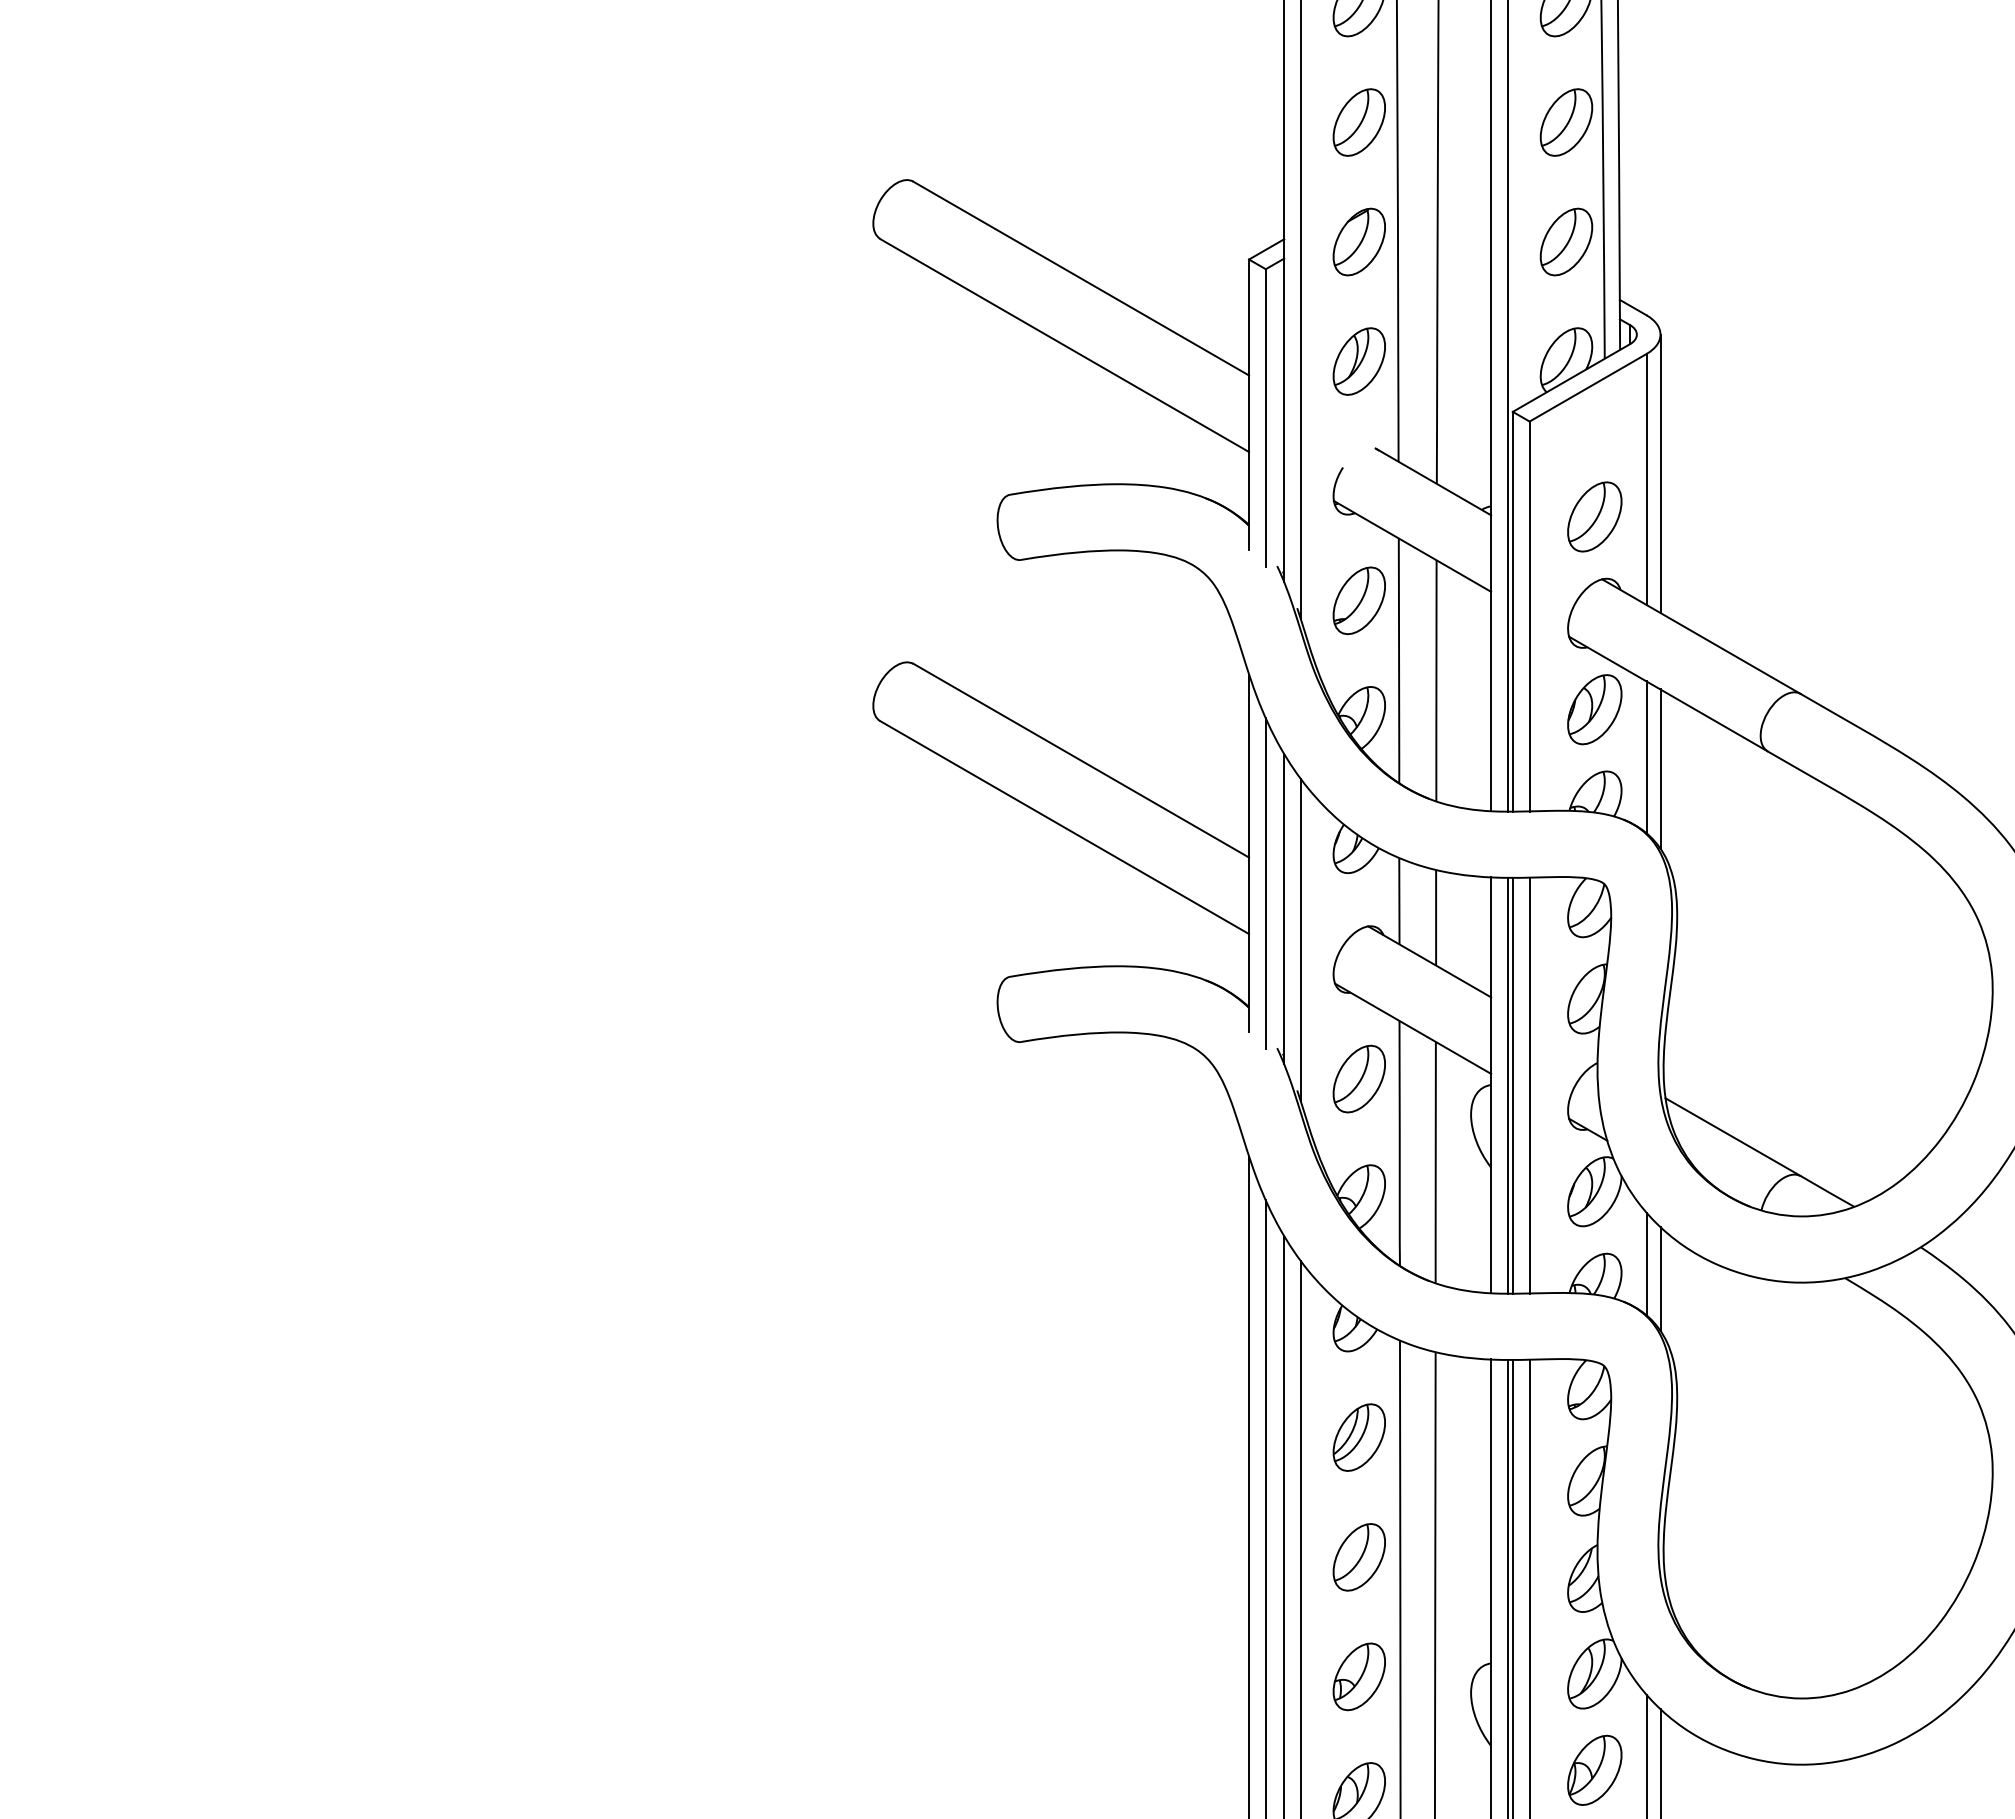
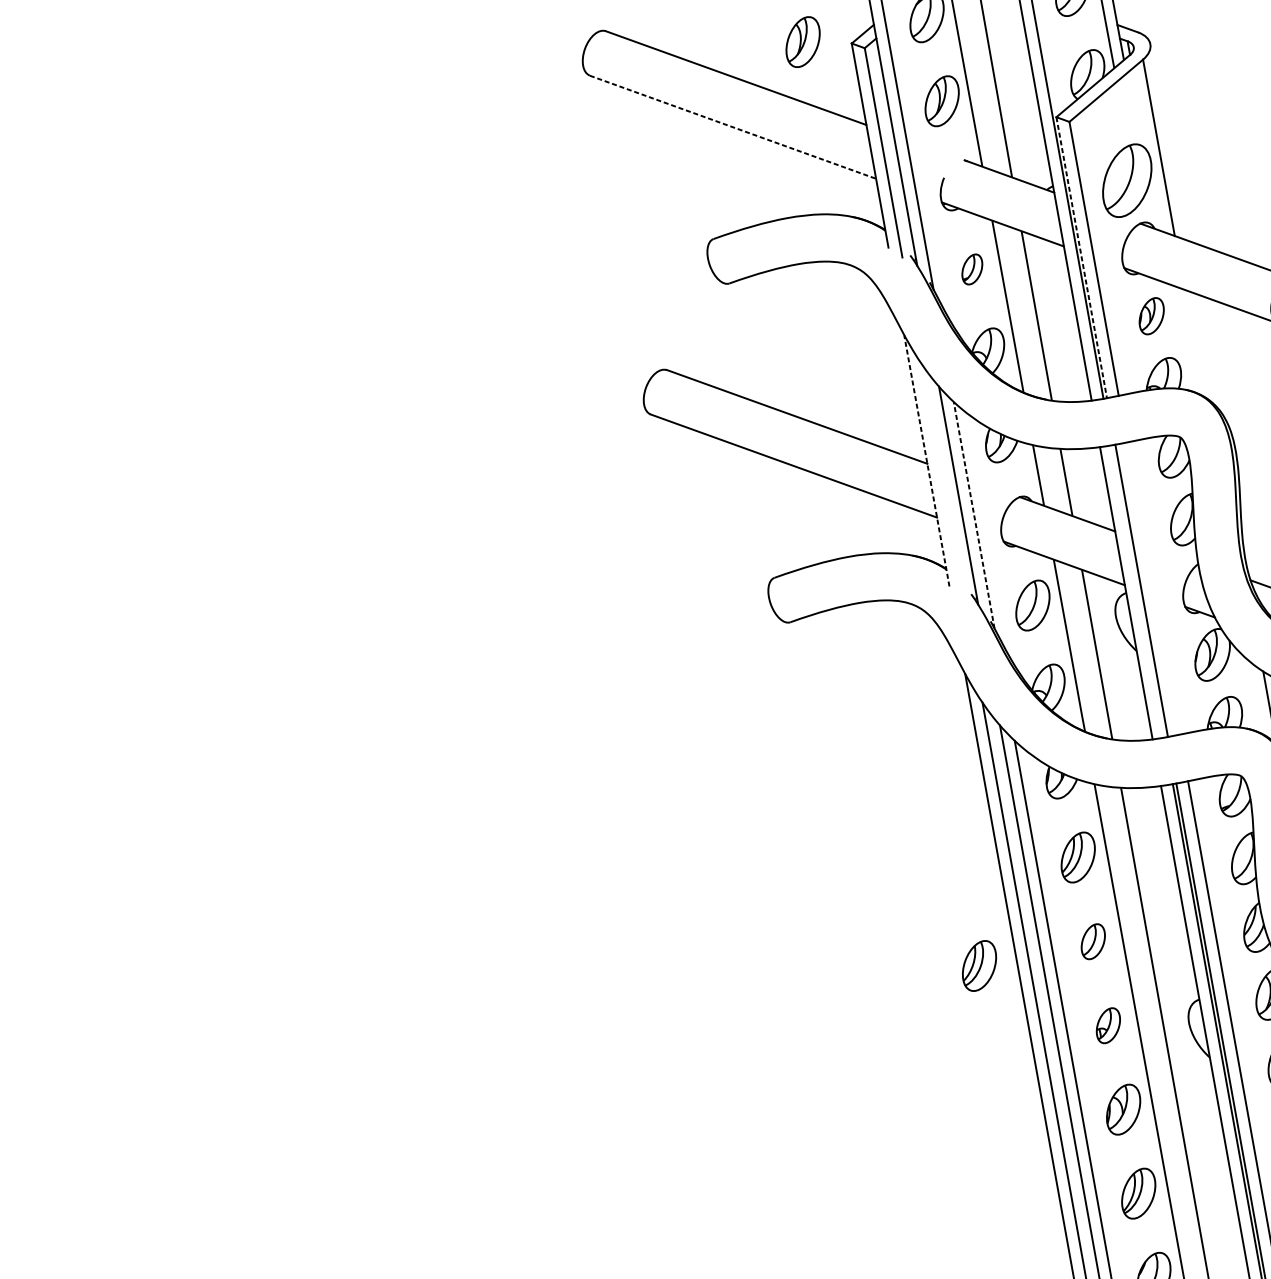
part: (1181, 245) -> (802, 42), added
line: (1065, 345) -> (733, 127), solid -> dashed
line: (1660, 473) -> (1167, 141), removed
part: (1594, 516) -> (1127, 180), size x1.4
part: (1358, 600) -> (971, 269), size x0.6
line: (1512, 611) -> (1081, 257), solid -> dashed
part: (1594, 709) -> (1151, 316), size x0.7
line: (1646, 757) -> (1194, 343), removed
line: (1660, 768) -> (1205, 349), removed
line: (1249, 853) -> (927, 460), solid -> dashed
line: (1265, 883) -> (942, 479), removed
line: (1300, 939) -> (973, 514), solid -> dashed
line: (1507, 1085) -> (1137, 591), removed
line: (1529, 1085) -> (1153, 588), removed
line: (1646, 1263) -> (1258, 698), removed
part: (1358, 1557) -> (1092, 941), size x0.7
part: (1195, 1562) -> (978, 966), added
part: (1358, 1676) -> (1107, 1025), size x0.7

